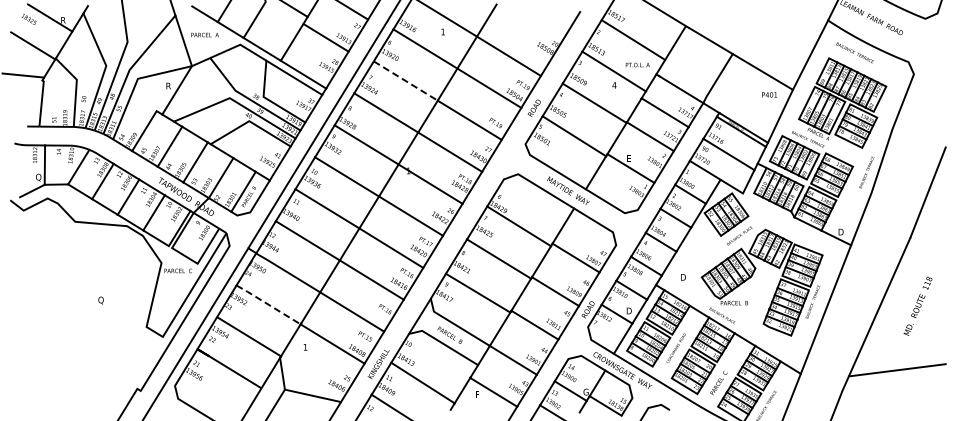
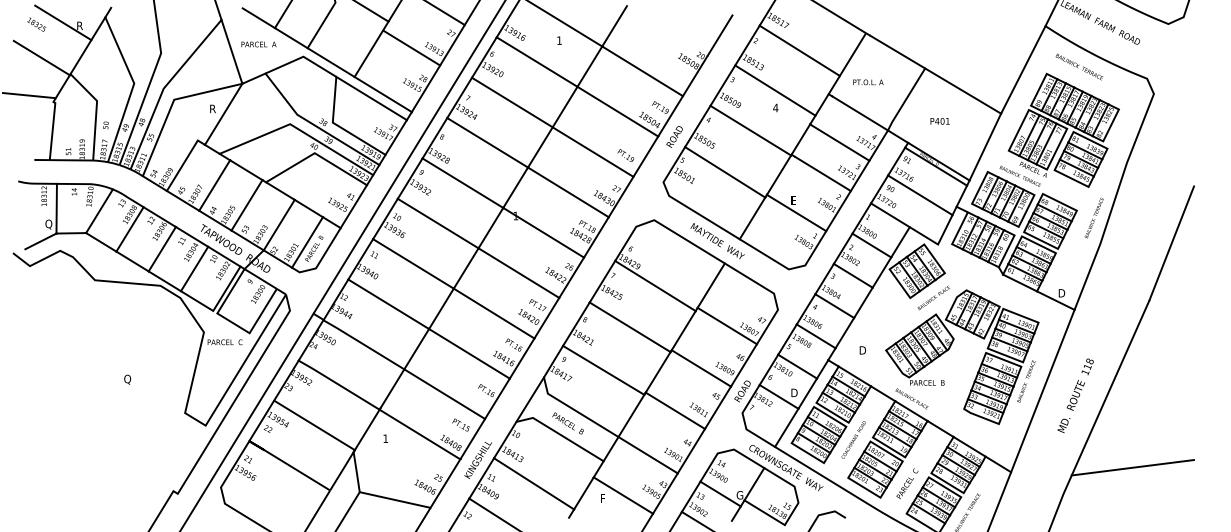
text: (637, 64) -> (868, 81), moved
line: (405, 81) -> (511, 103), dashed -> solid
text: (769, 94) -> (939, 120), moved
line: (268, 304) -> (339, 384), dashed -> solid
text: (917, 305) -> (1075, 394), moved

